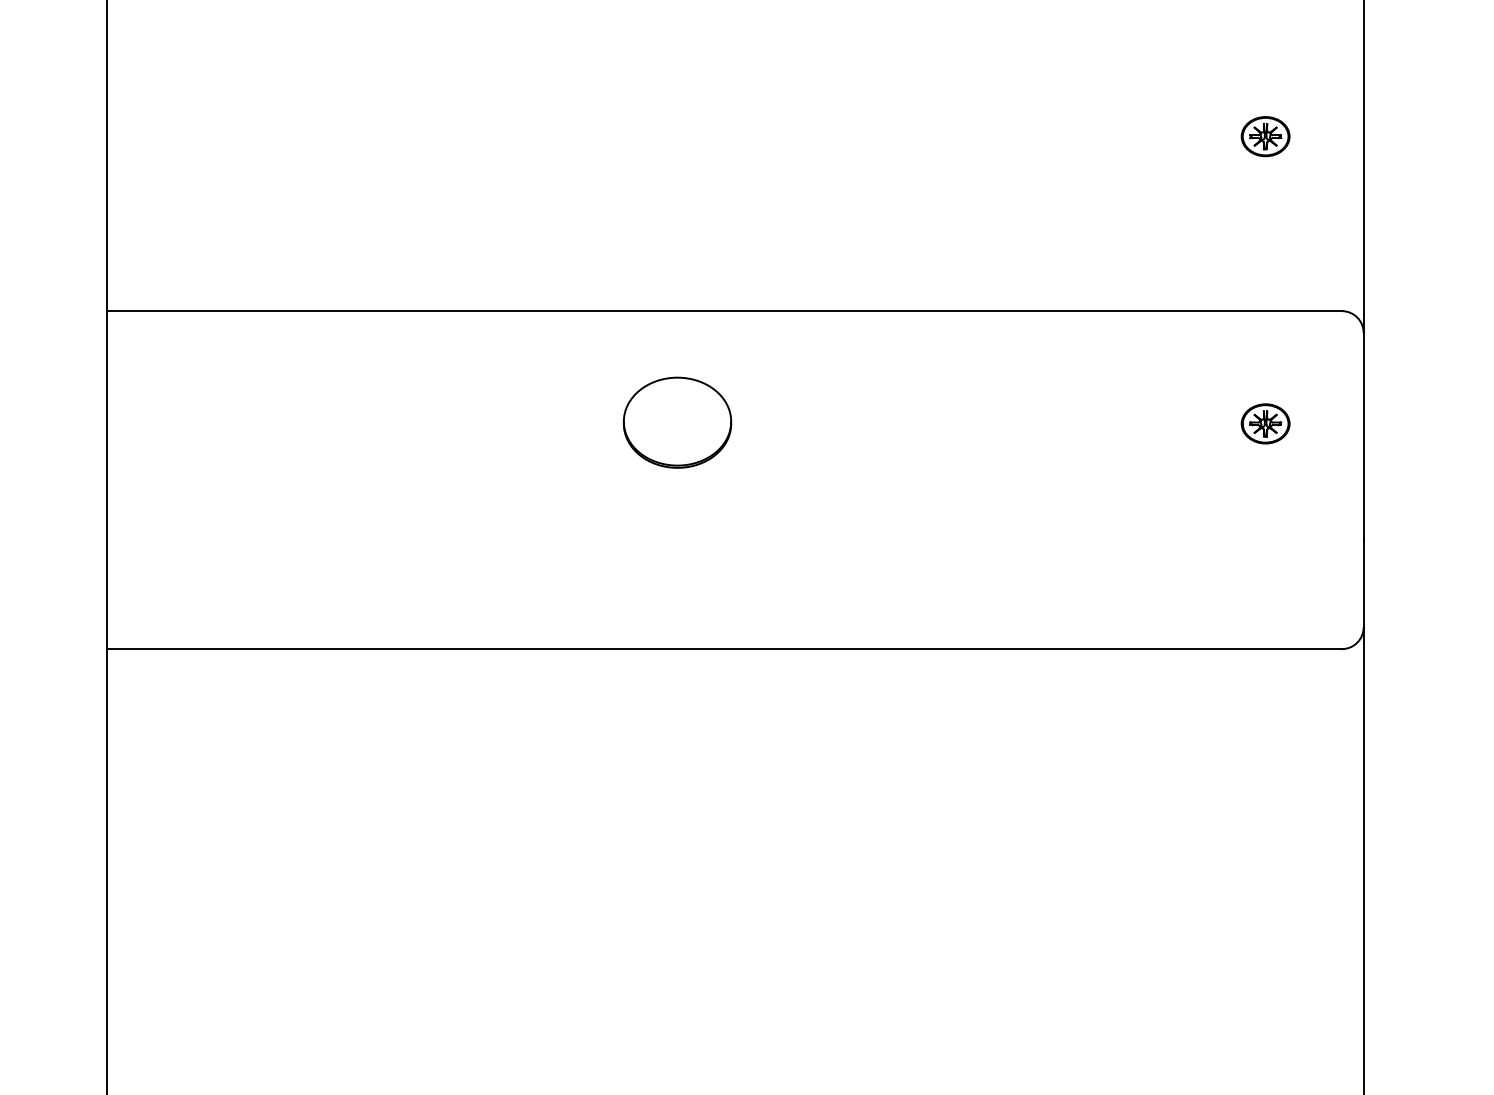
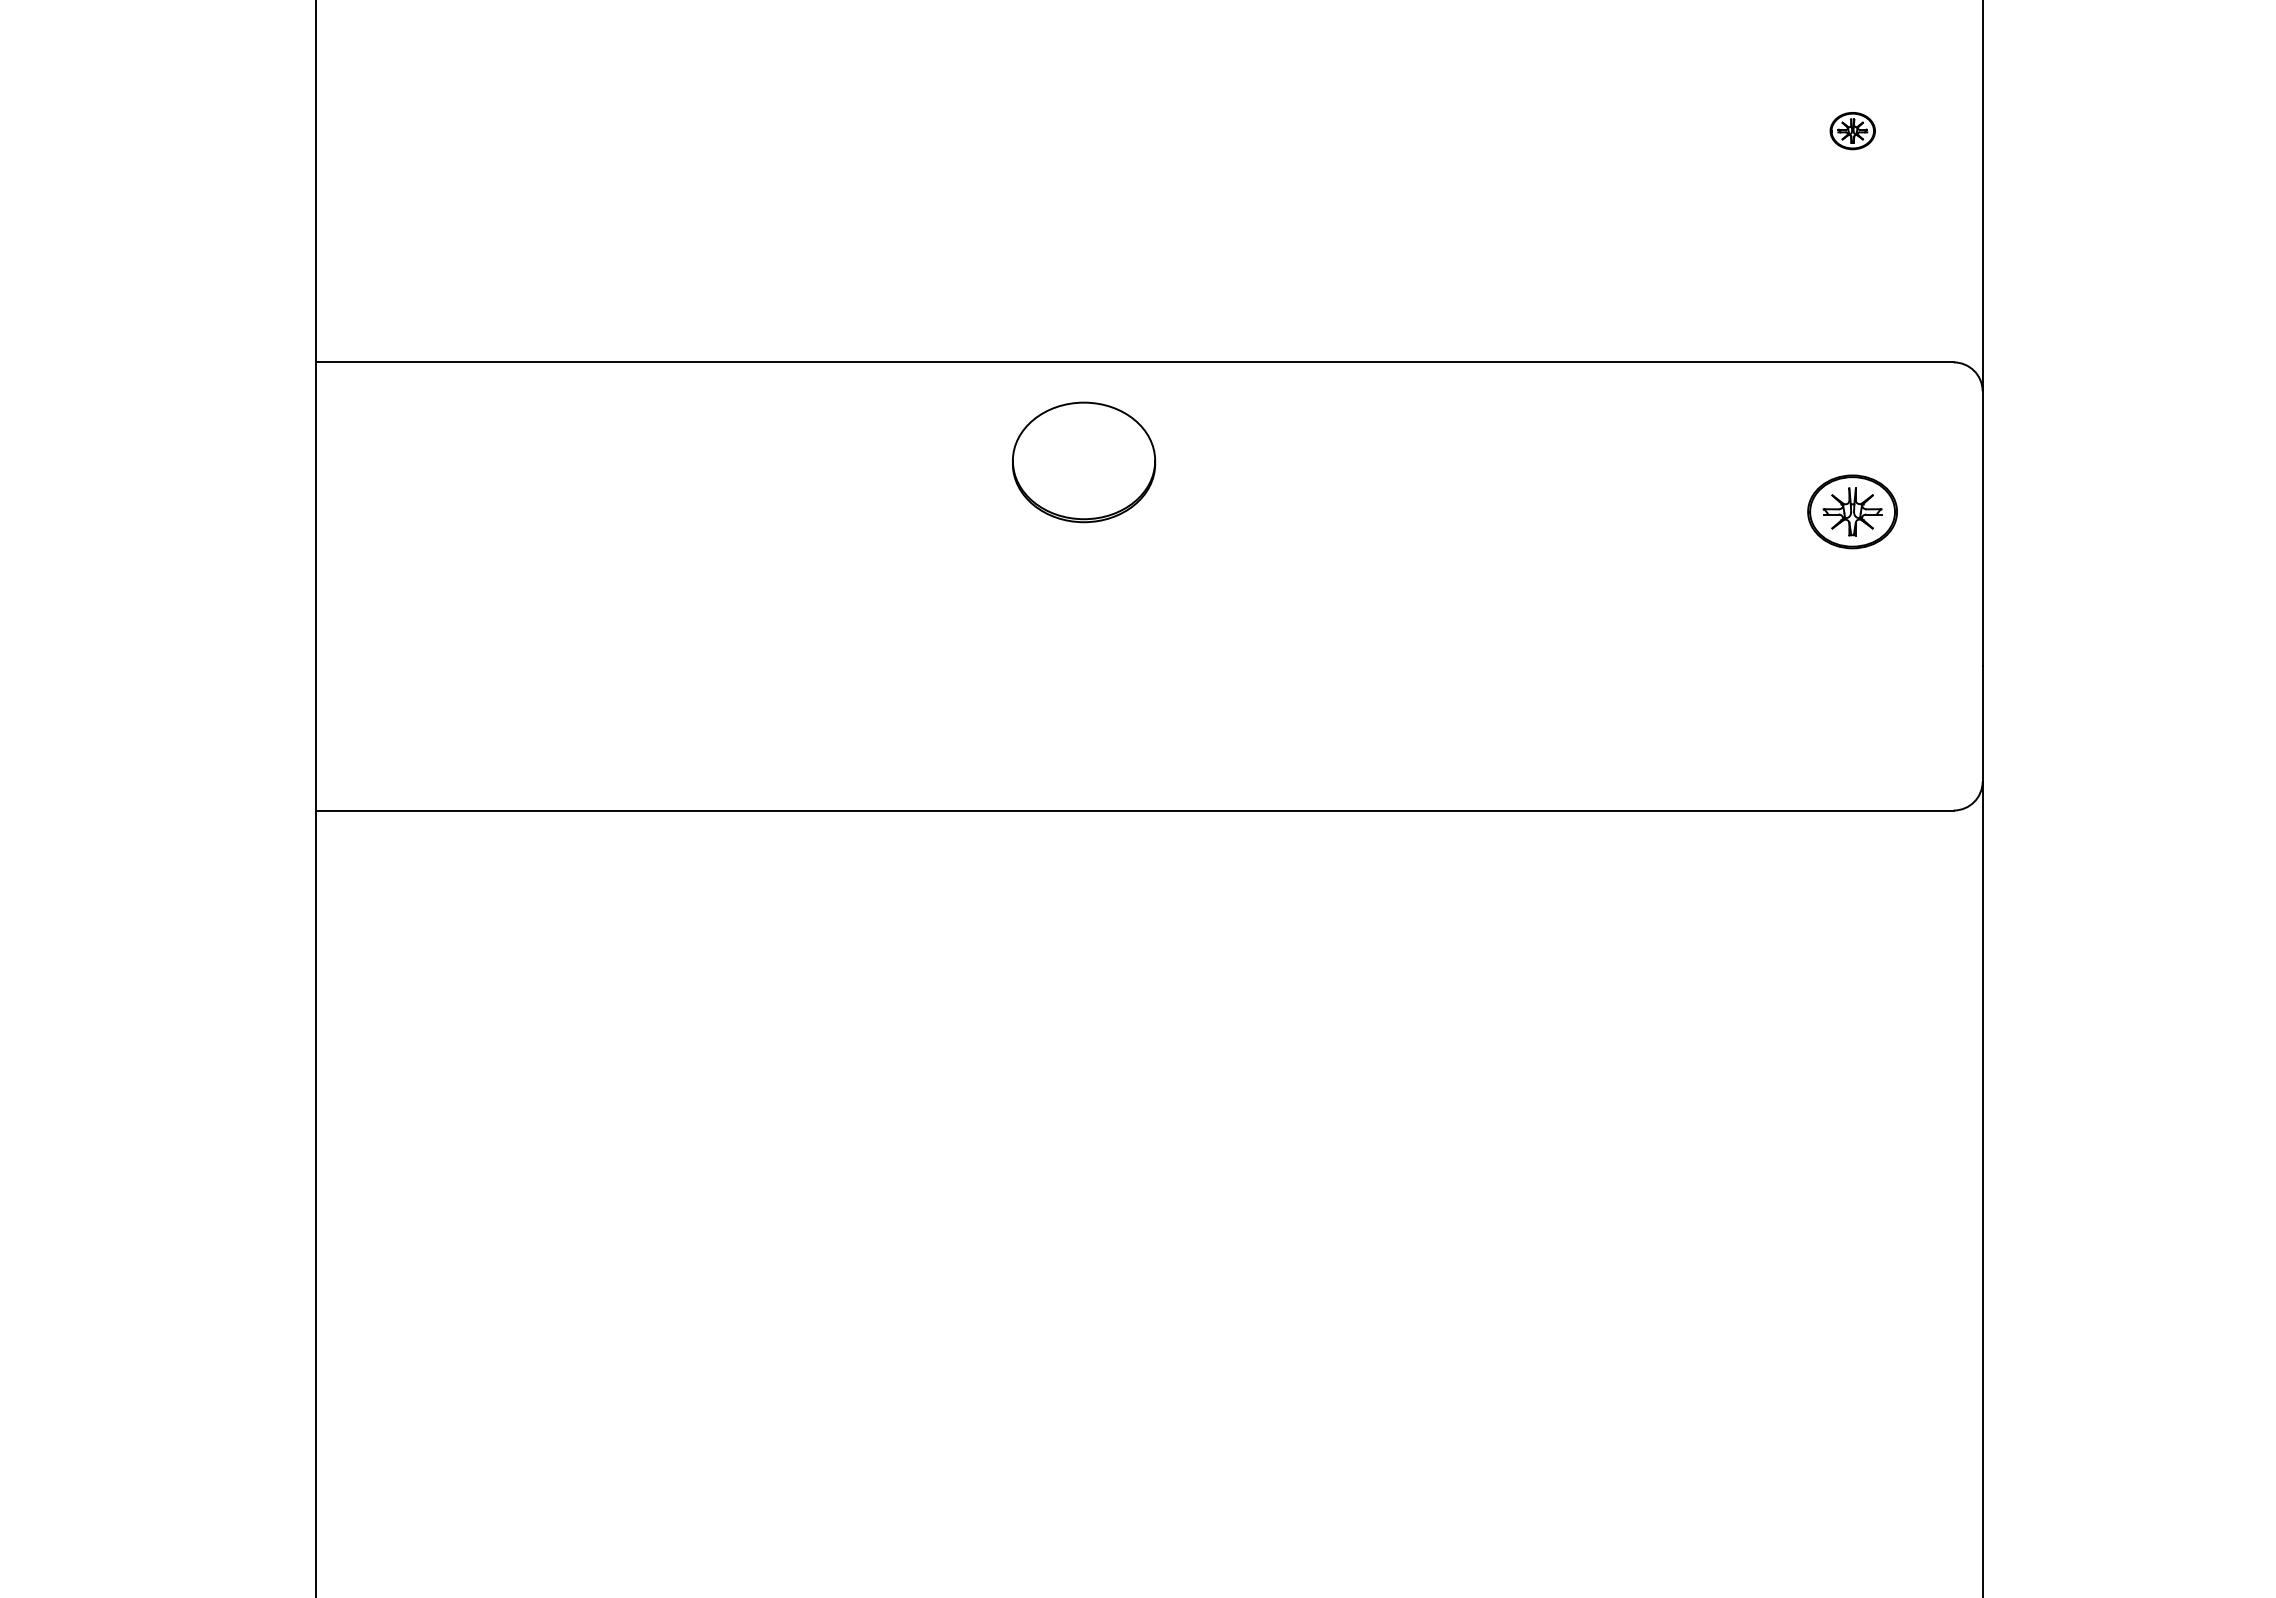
part: (1265, 136) -> (1852, 130), size x0.7
part: (677, 422) -> (1084, 462), moved
part: (1265, 423) -> (1852, 511), size x1.4

